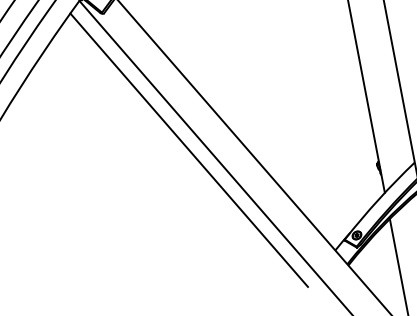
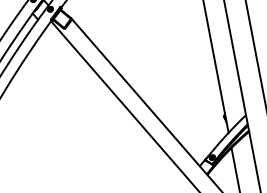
line: (188, 149) -> (114, 107), removed

